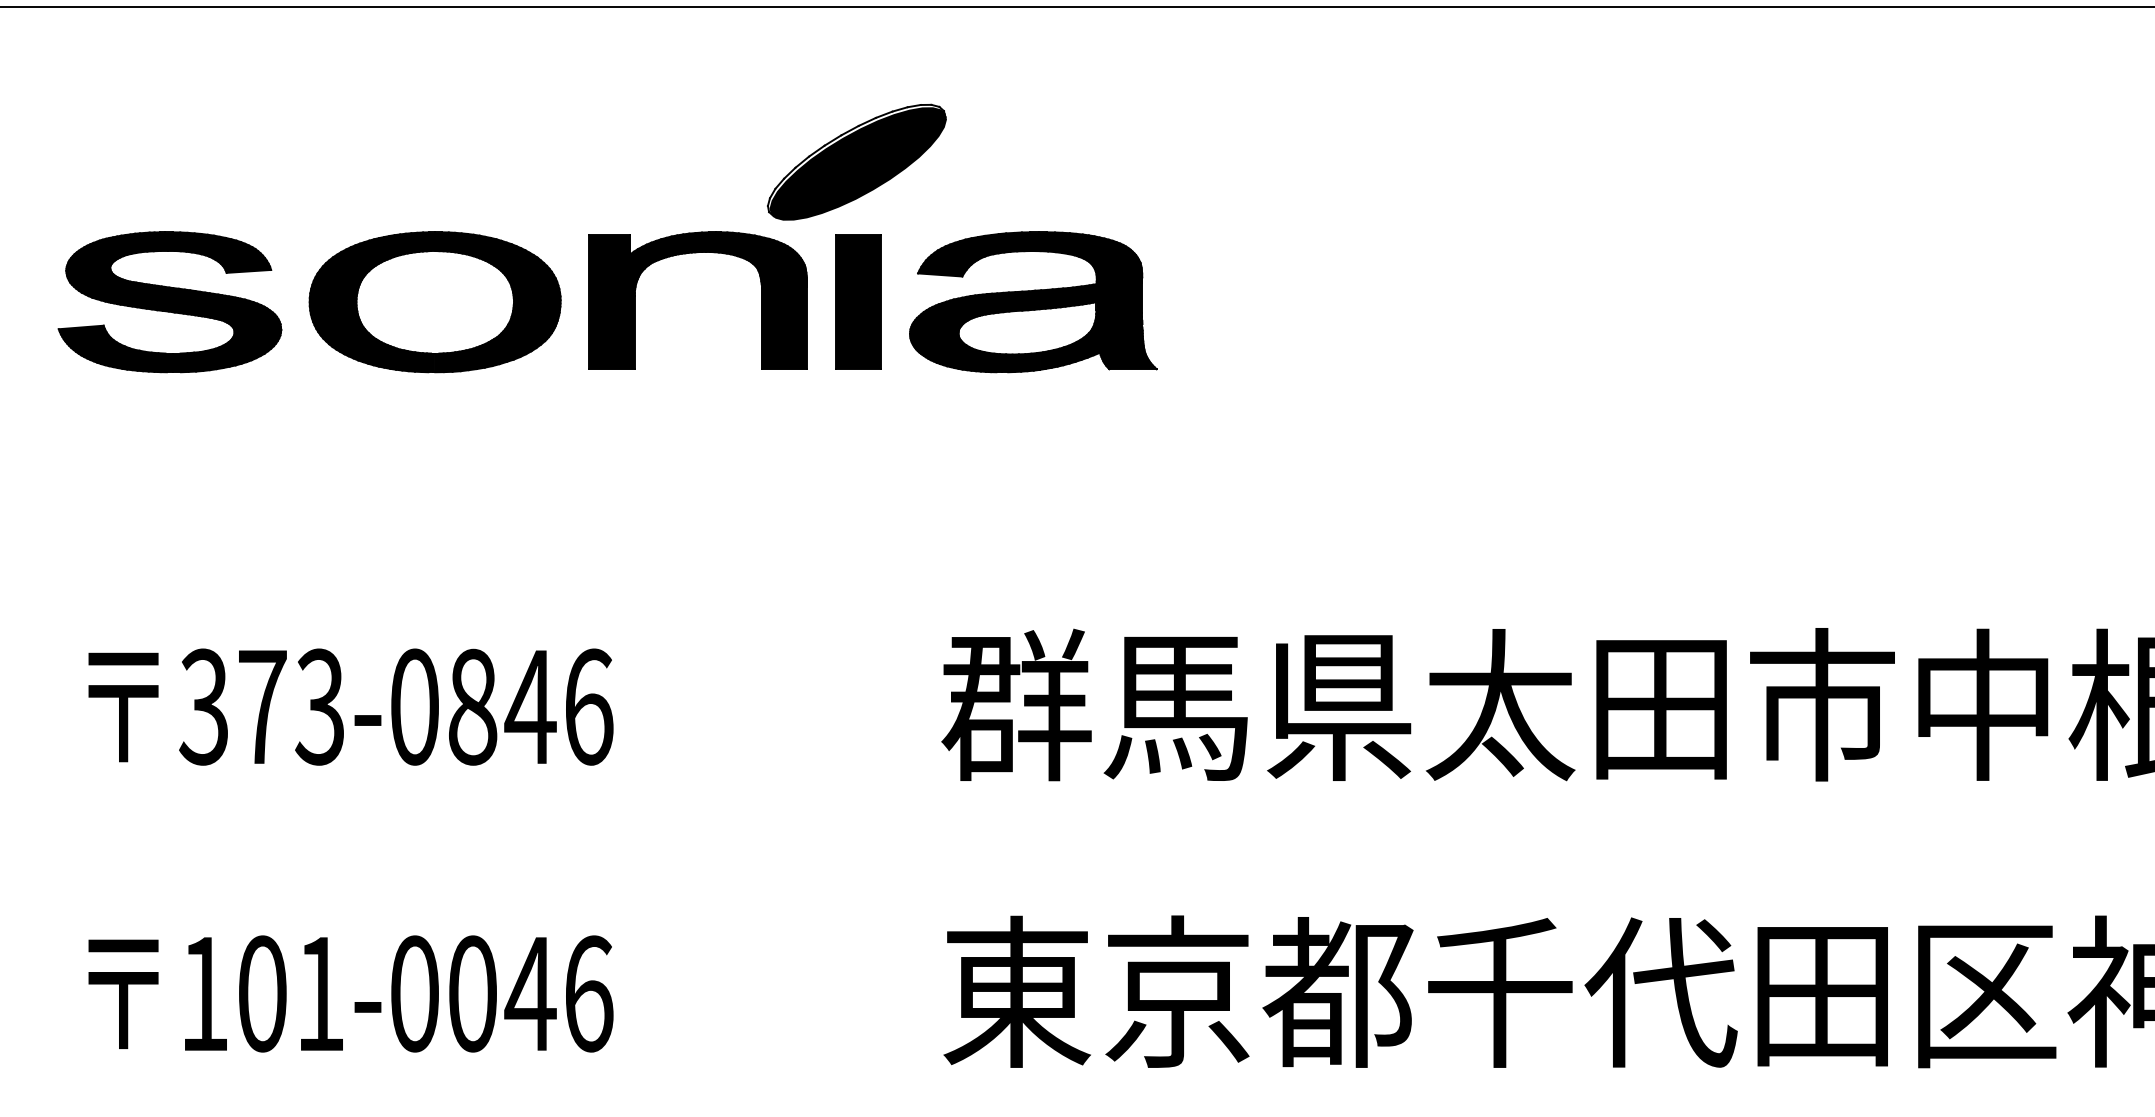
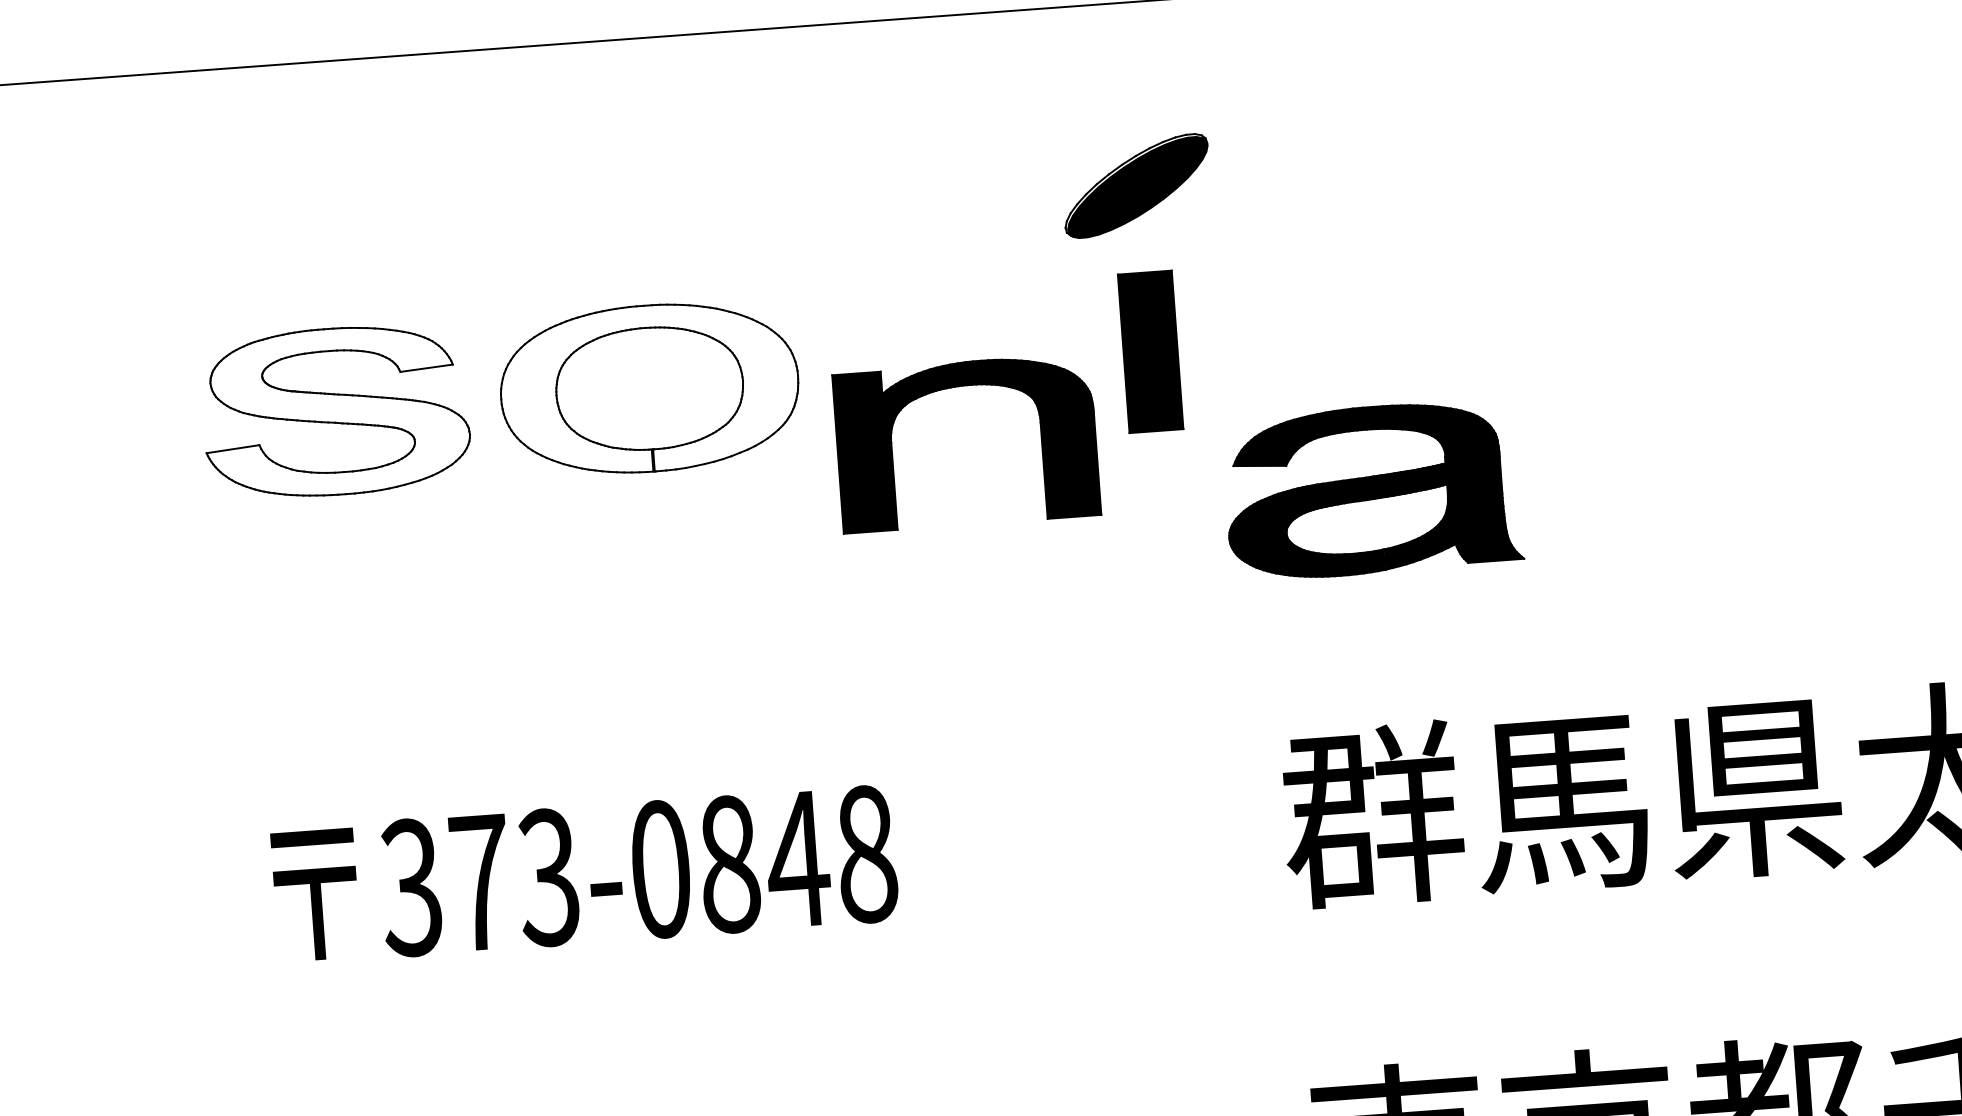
part: (856, 161) -> (1136, 185), size x0.7
part: (696, 253) -> (960, 387), moved
fill: (169, 302) -> (335, 411), removed
fill: (434, 302) -> (648, 388), removed
part: (1033, 302) -> (1372, 490), moved
text: (589, 706) -> (867, 853), 373-0846 -> 373-0848

